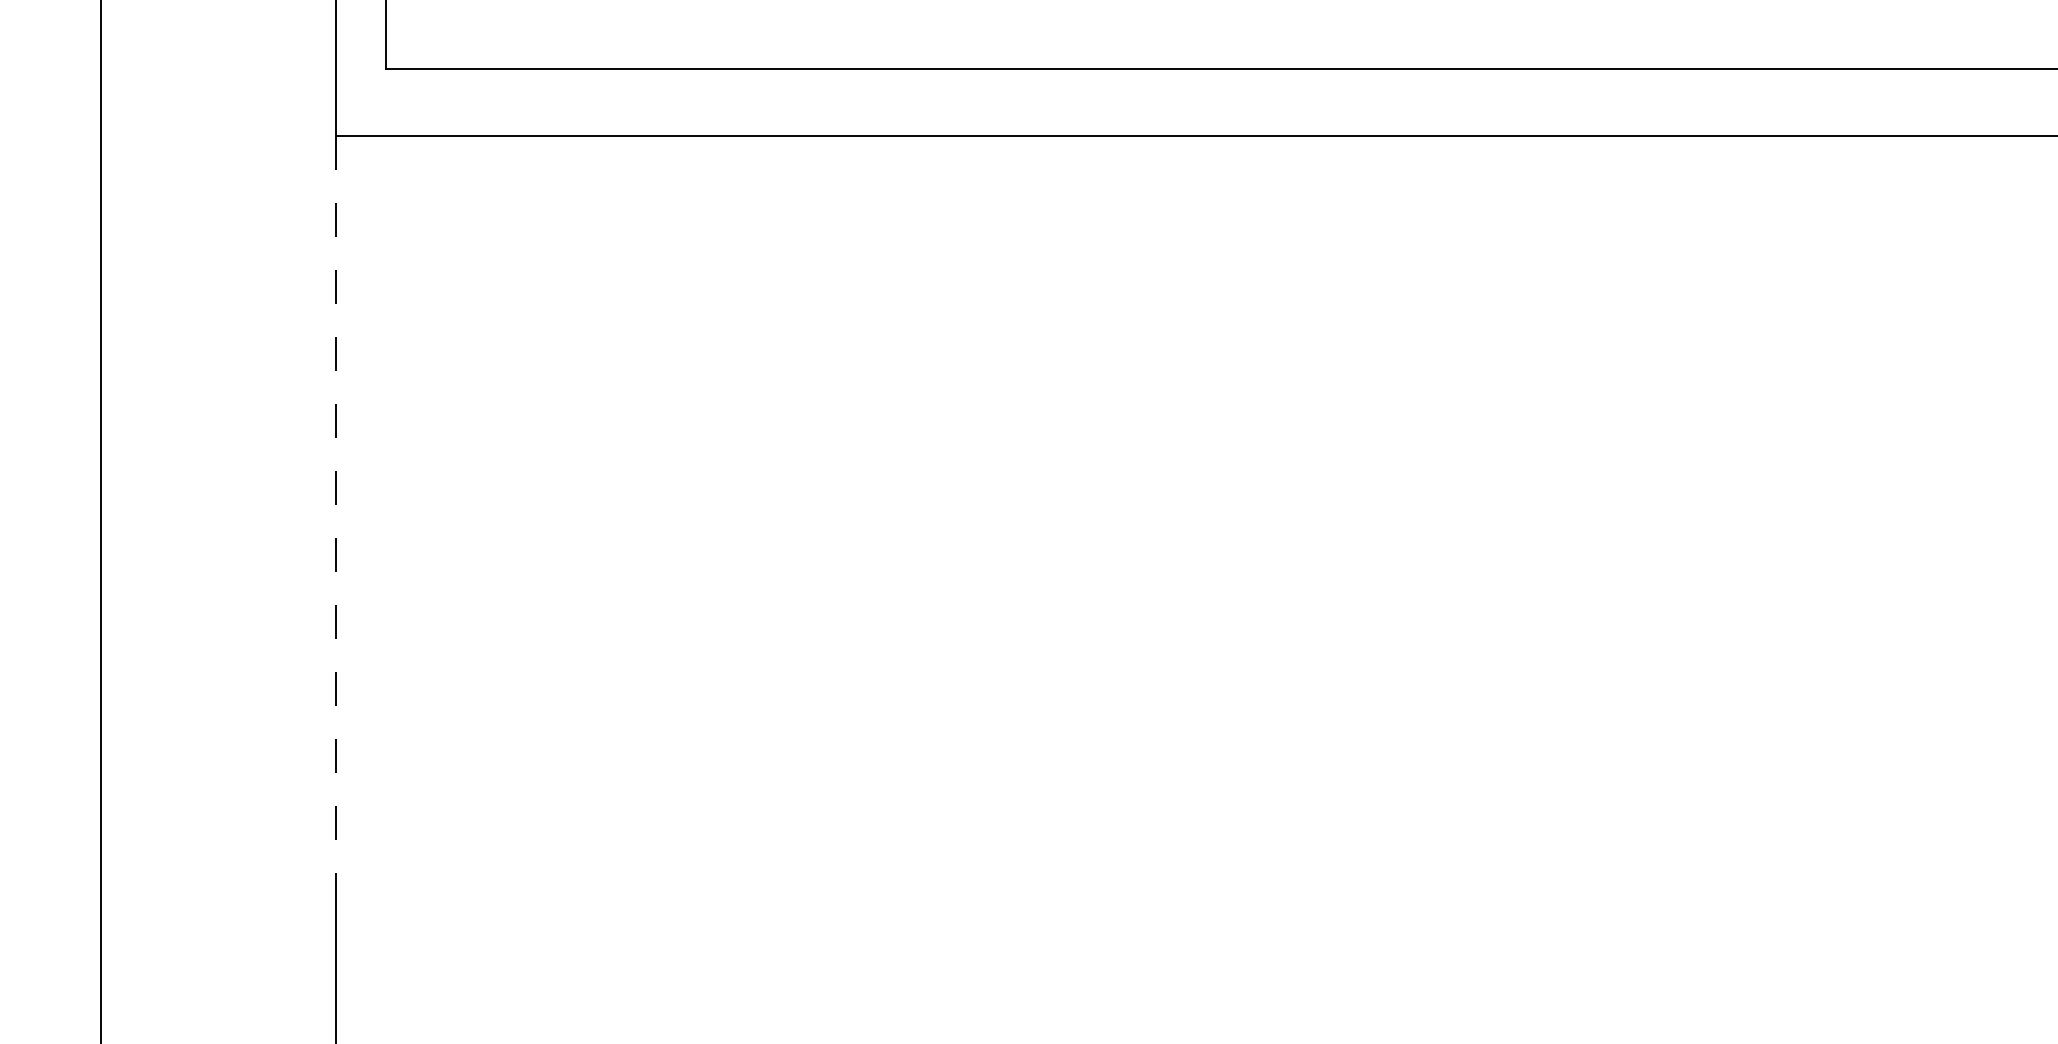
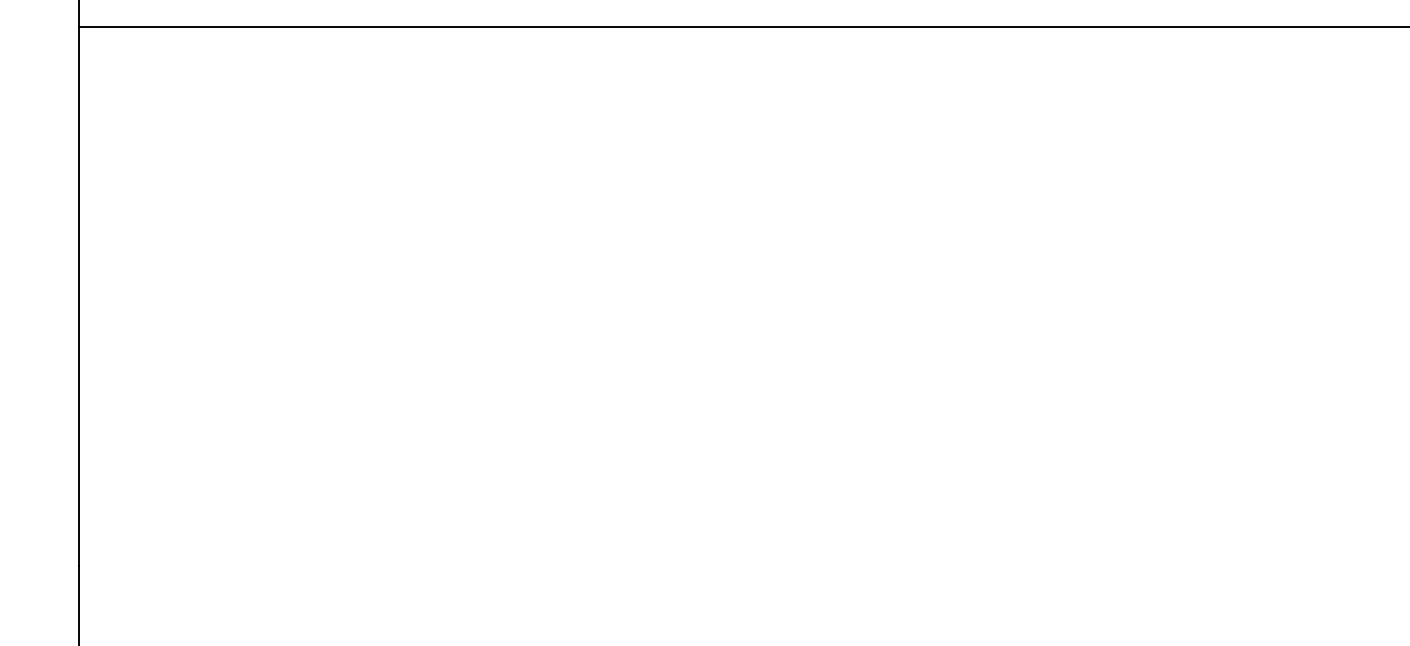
line: (335, 513) -> (79, 296), dashed -> solid

